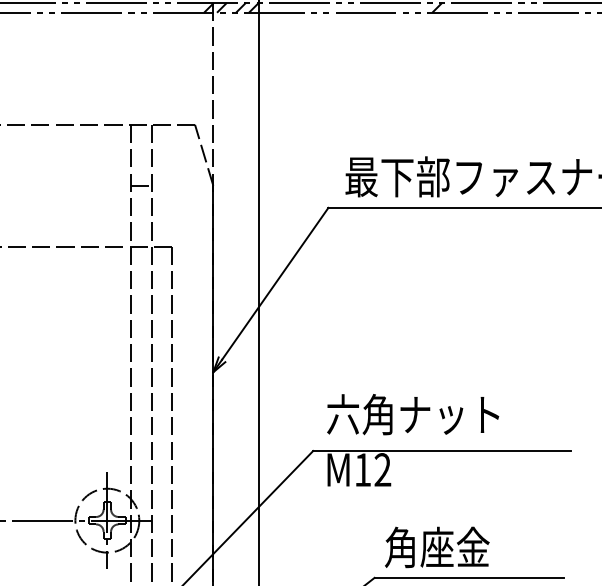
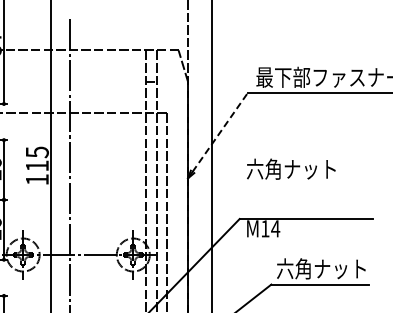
line: (276, 283) -> (220, 132), solid -> dashed
text: (413, 413) -> (291, 168), moved
text: (382, 469) -> (275, 228), M12 -> M14
text: (469, 546) -> (320, 268), 角座金 -> 六角ナット

